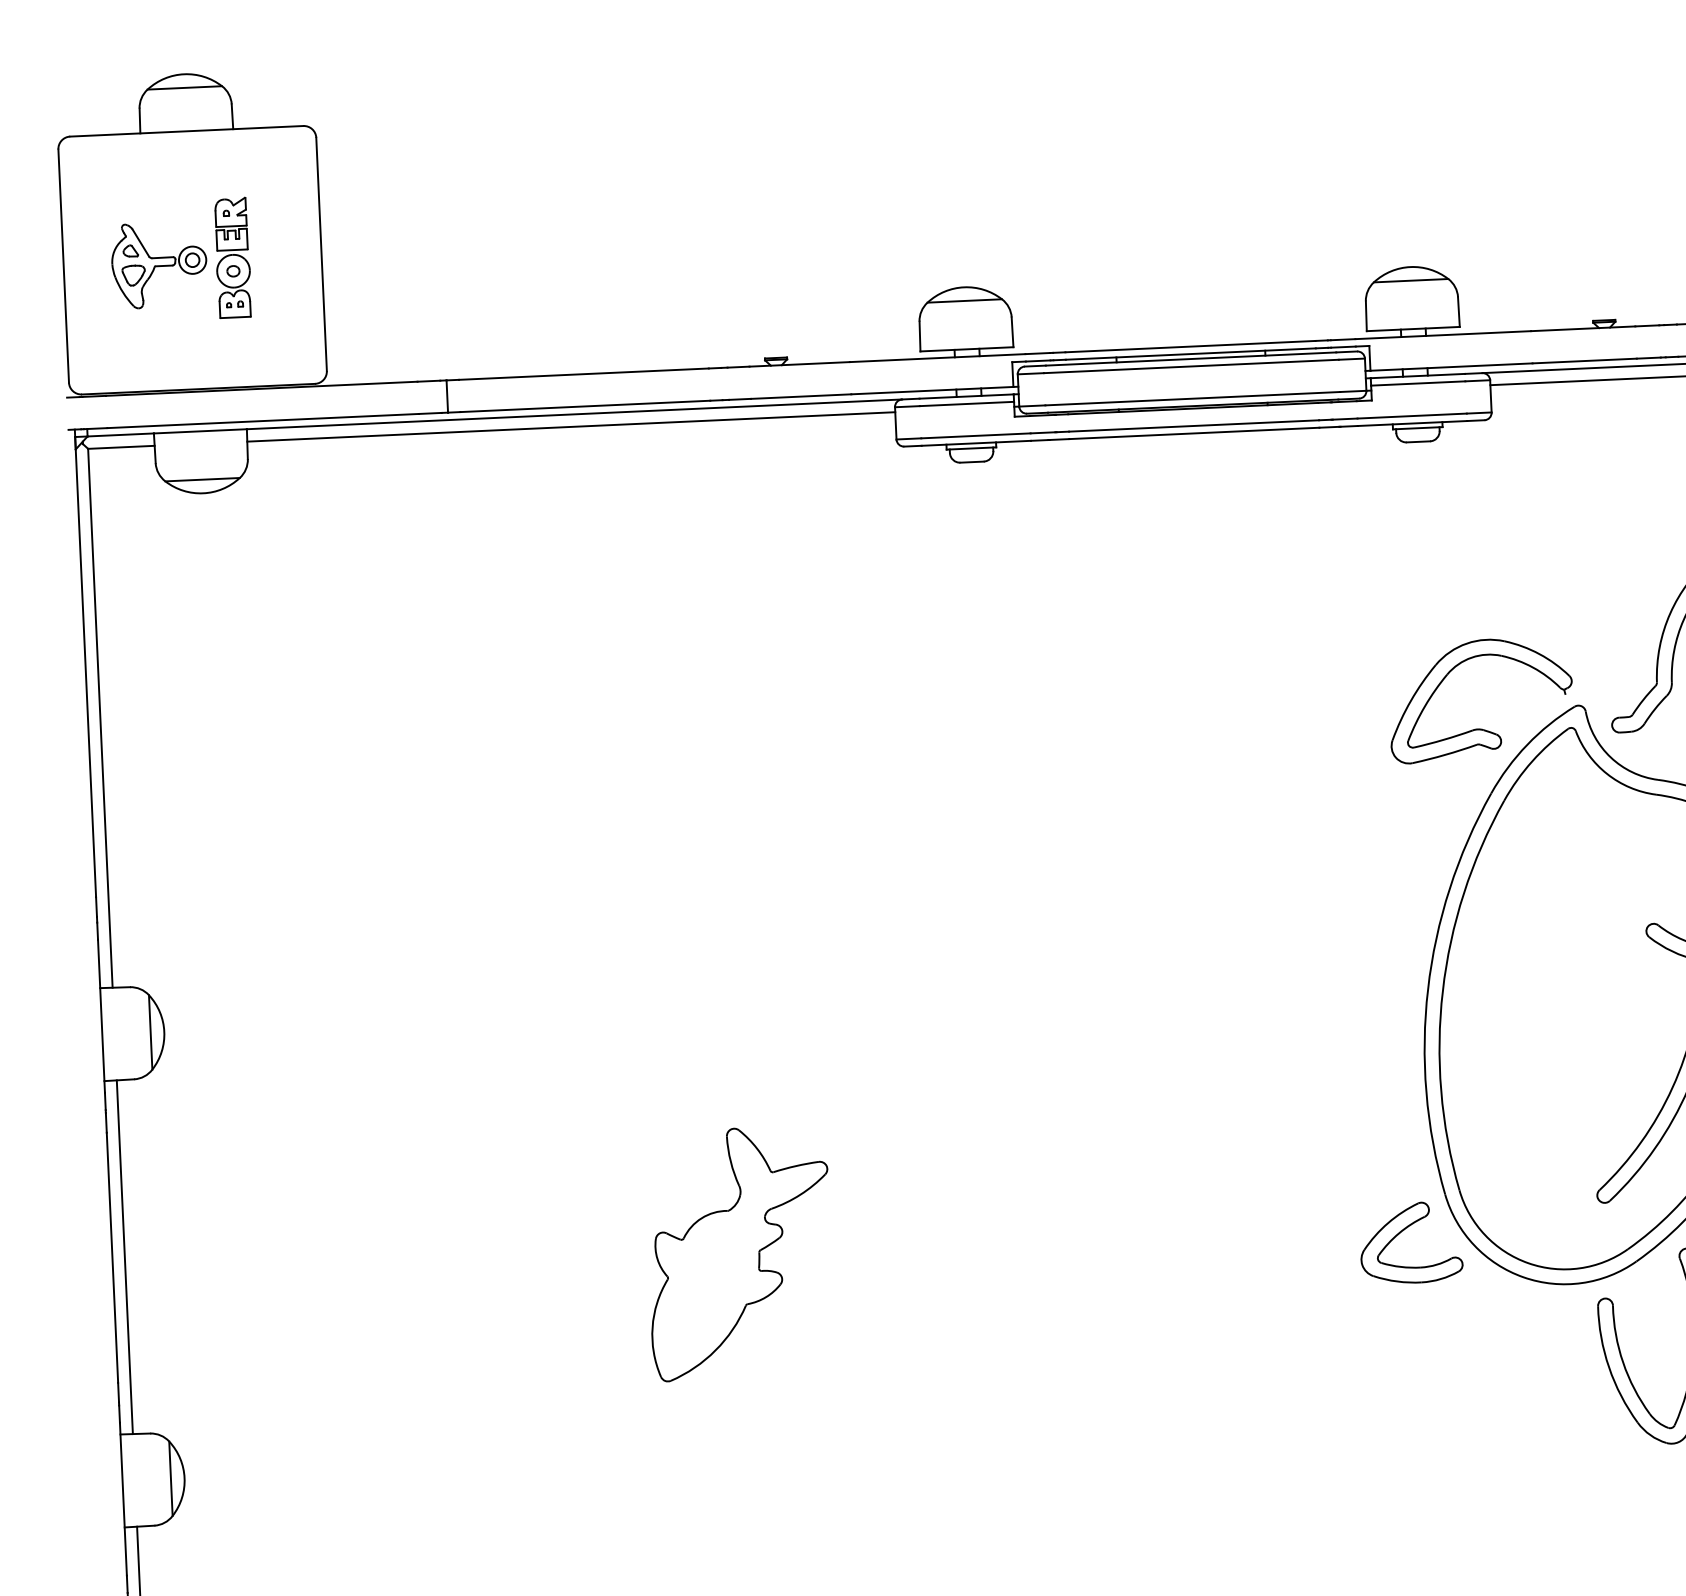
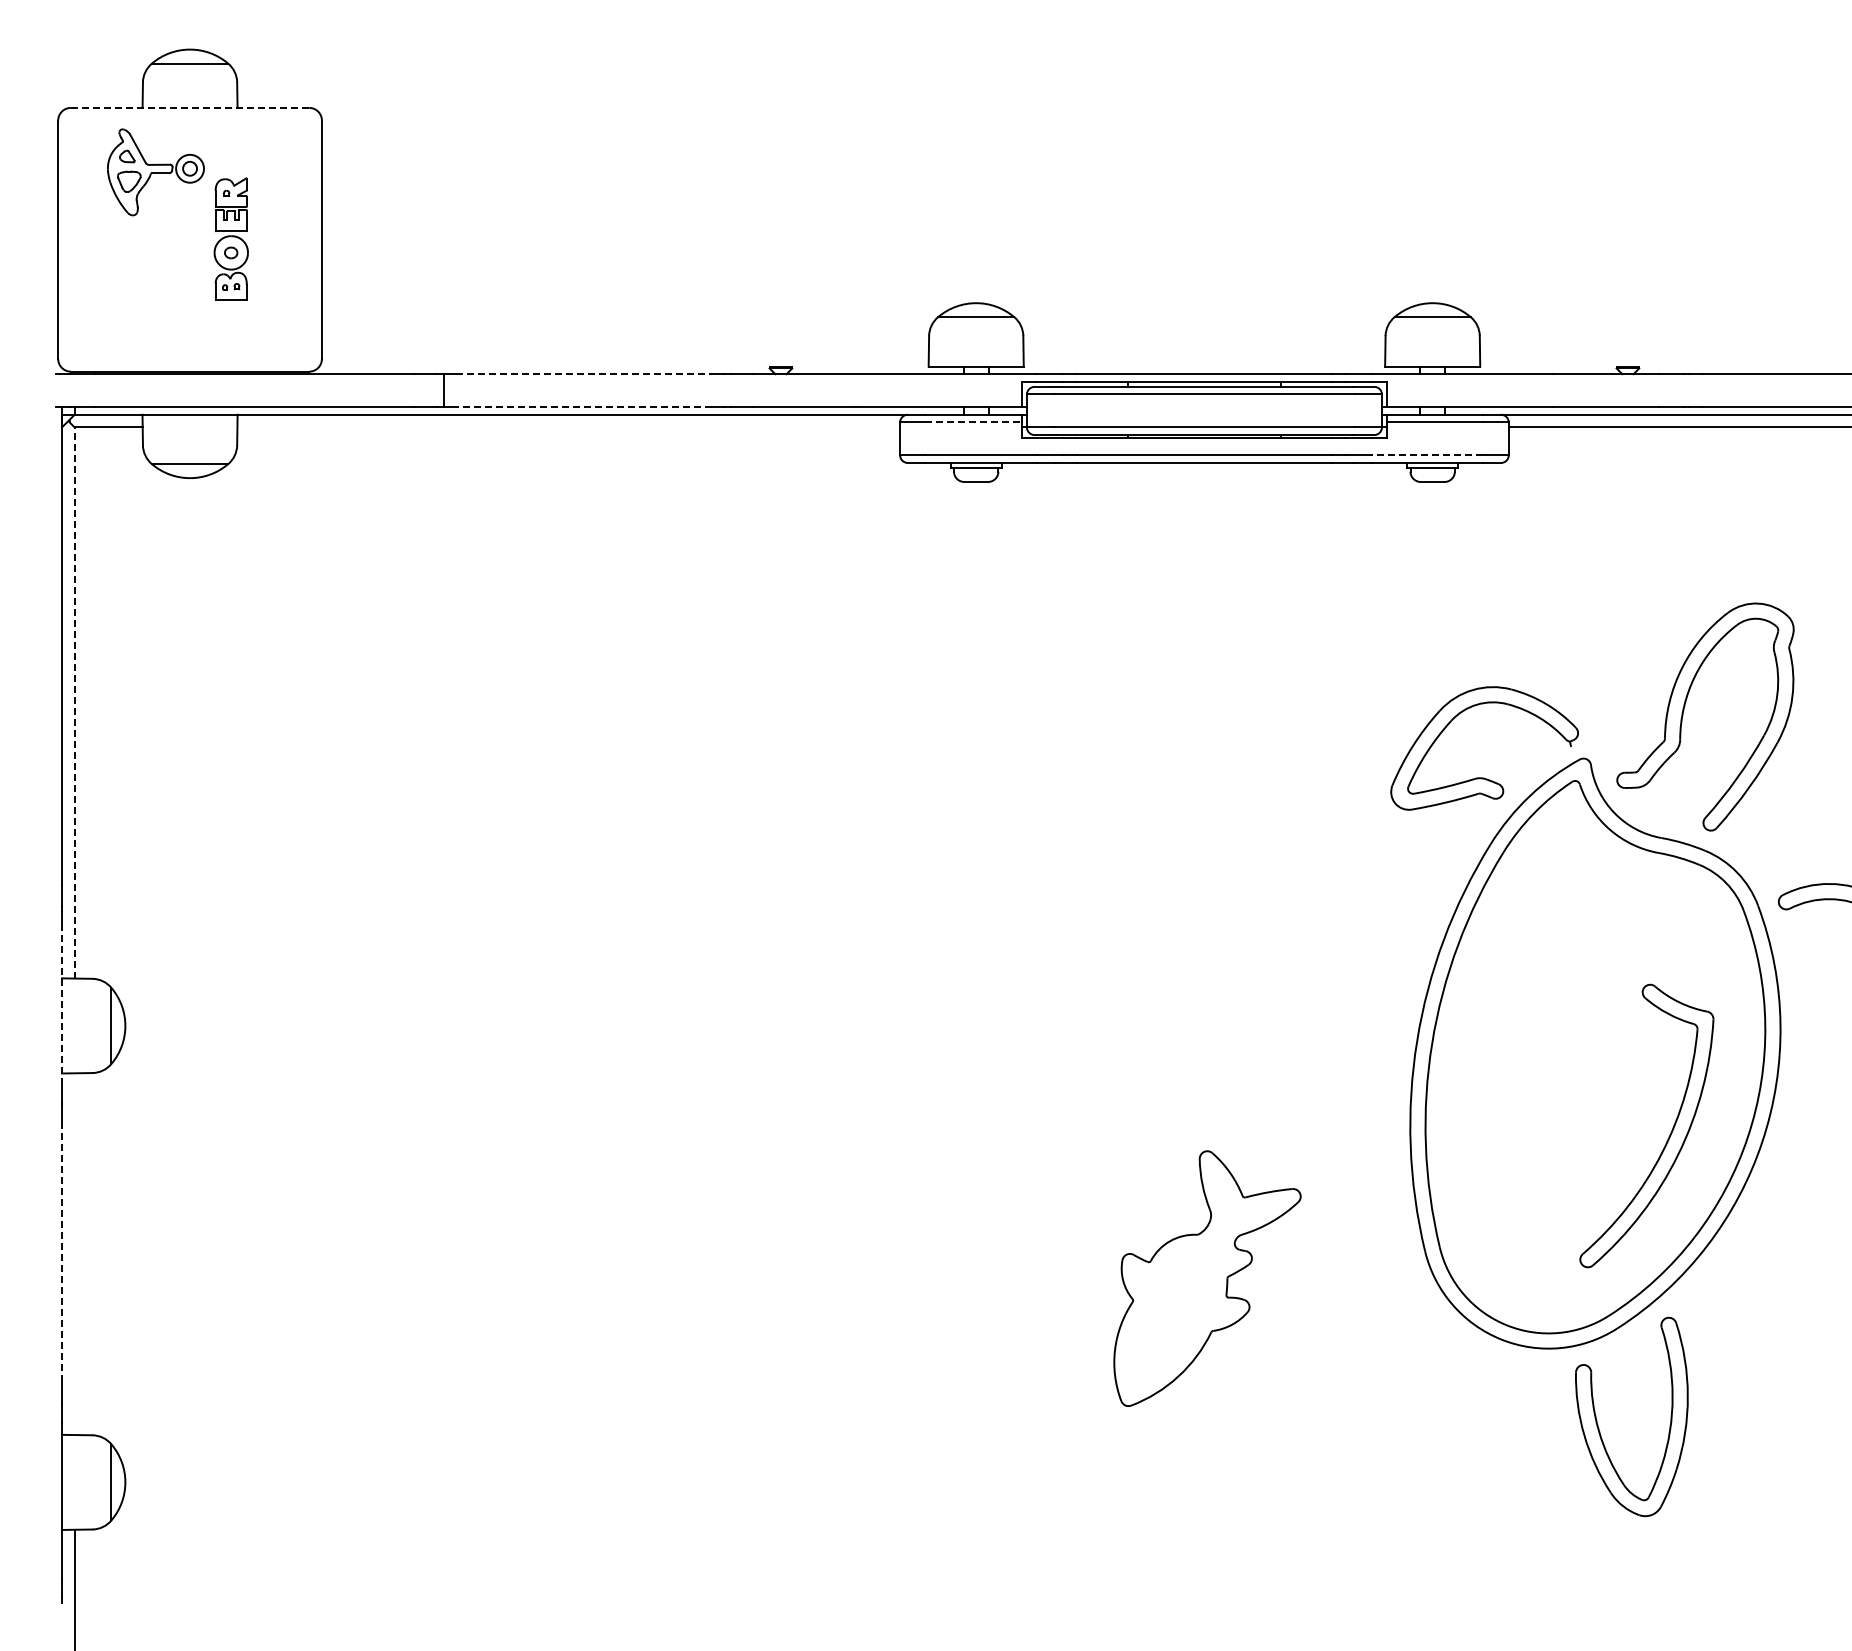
line: (187, 130) -> (190, 107), solid -> dashed
part: (159, 265) -> (155, 172), moved
line: (584, 374) -> (584, 374), solid -> dashed
line: (967, 404) -> (974, 422), solid -> dashed
line: (585, 406) -> (584, 407), solid -> dashed
line: (1412, 416) -> (1427, 455), solid -> dashed
line: (571, 426) -> (568, 427), removed
line: (100, 718) -> (74, 703), solid -> dashed
line: (101, 1015) -> (62, 1006), solid -> dashed
part: (1404, 1230) -> (1381, 1286), removed
part: (739, 1253) -> (1207, 1278), moved
line: (124, 1257) -> (74, 1254), removed
line: (112, 1258) -> (62, 1254), solid -> dashed

